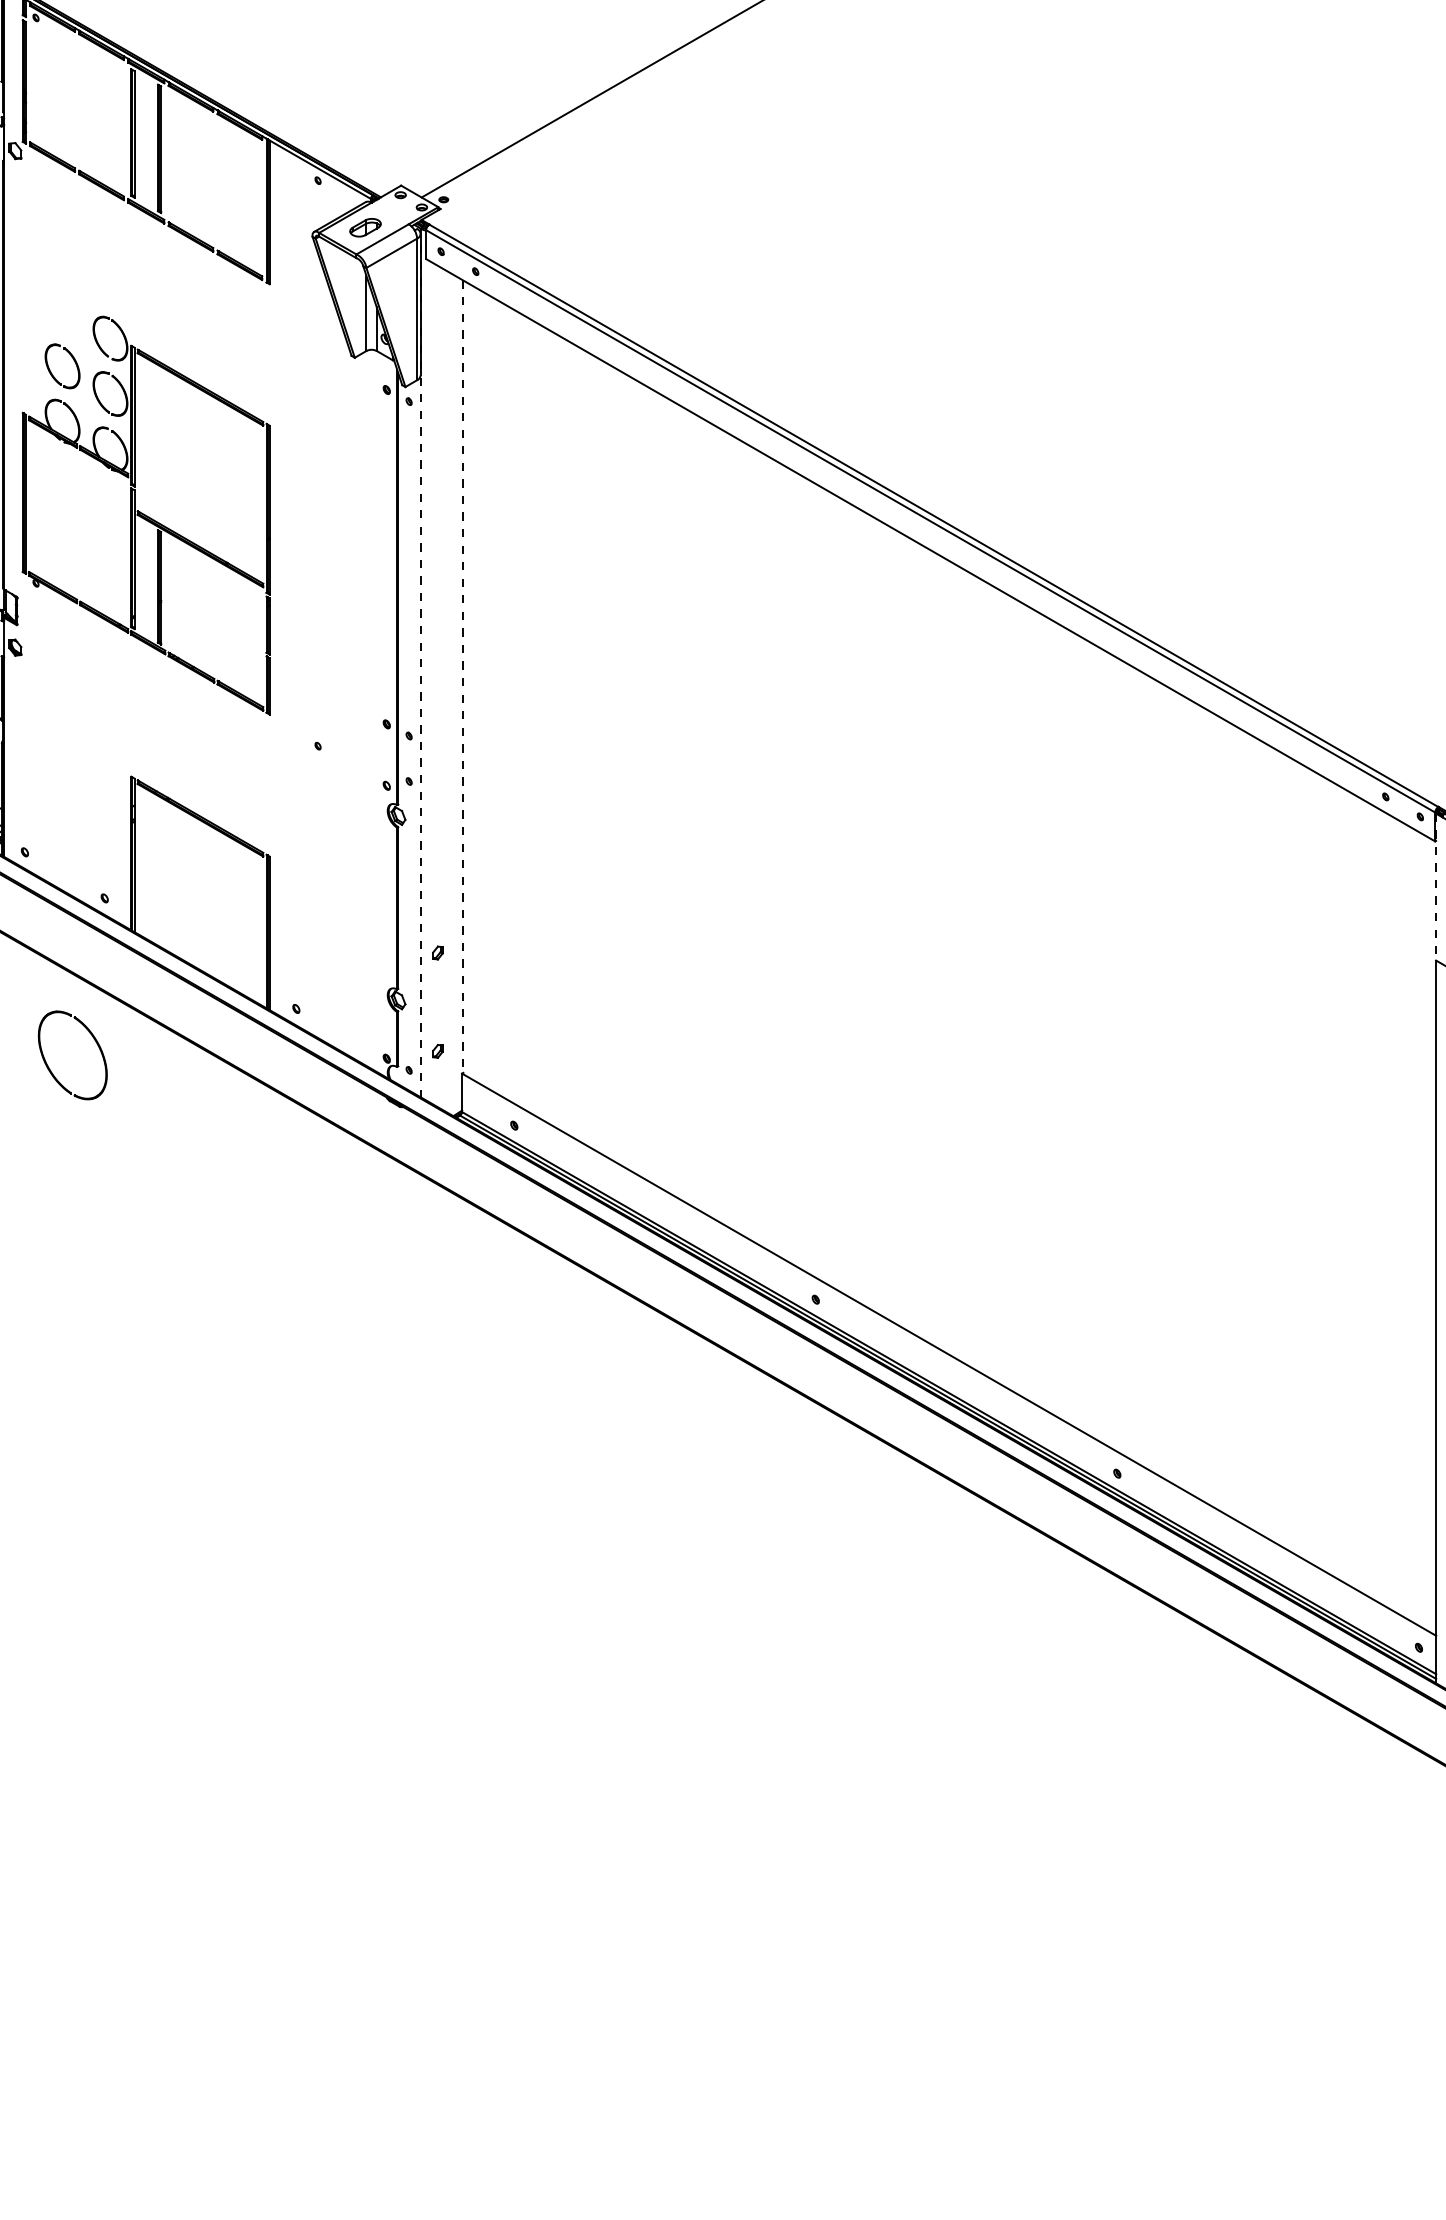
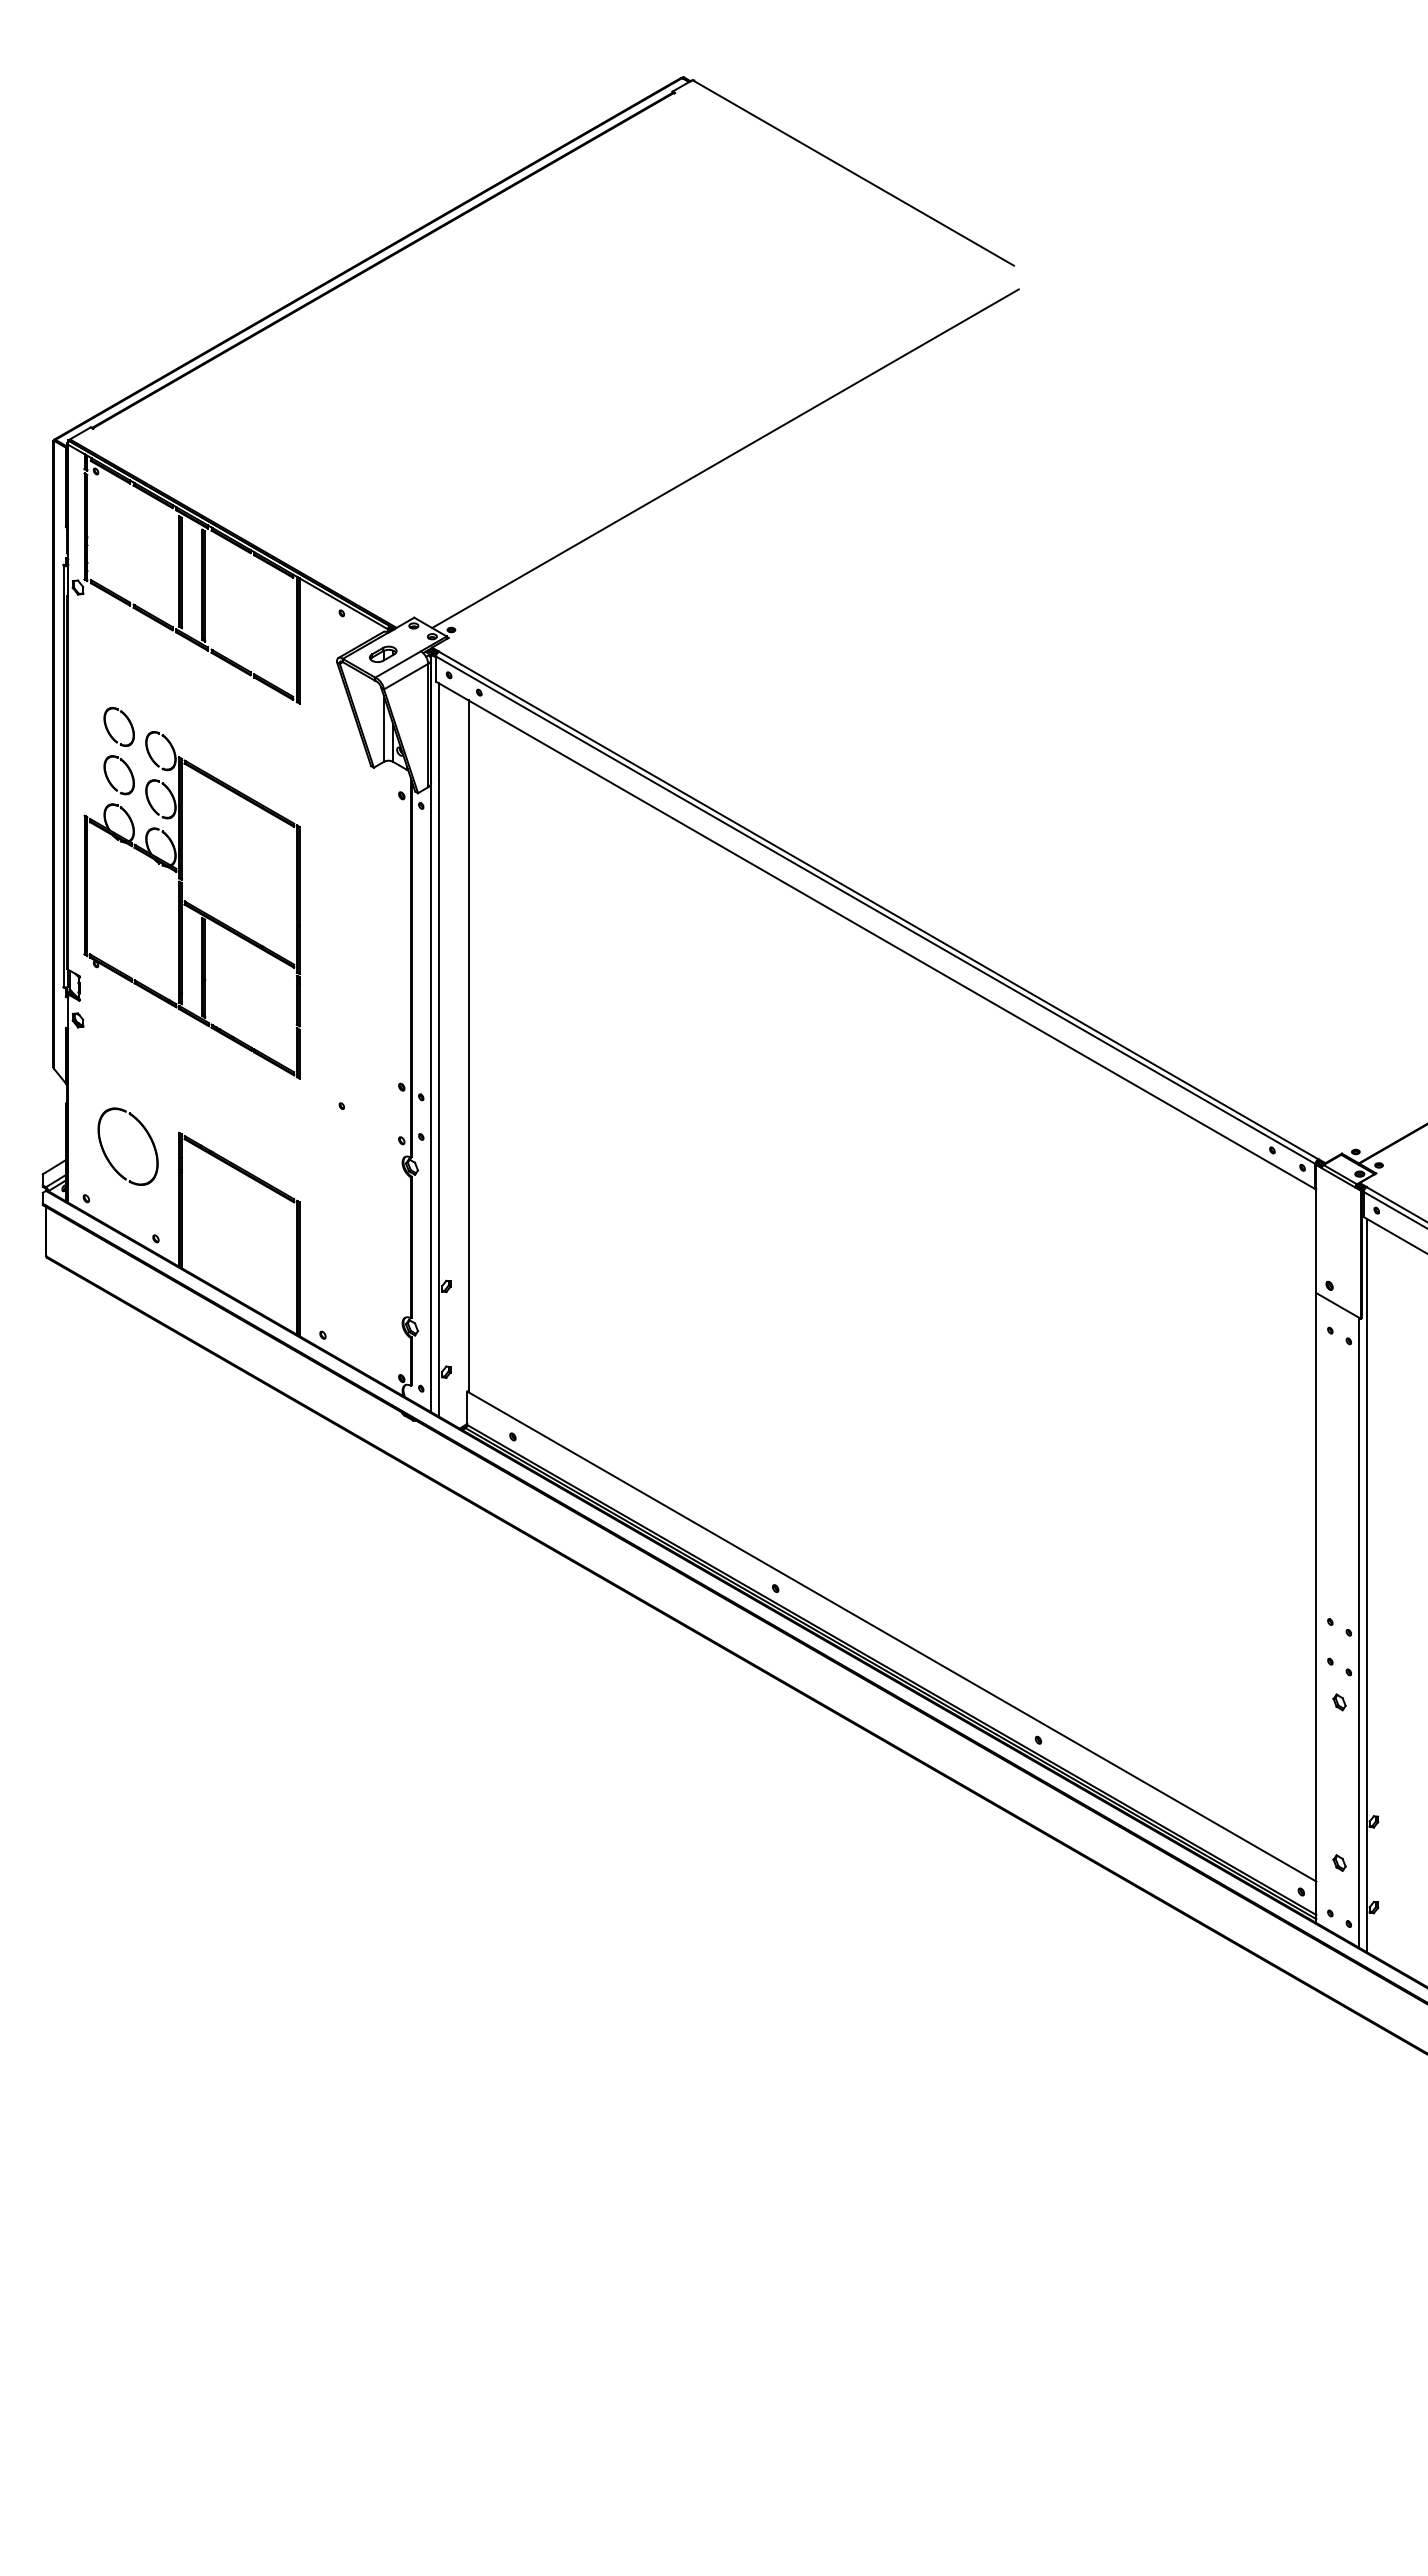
part: (51, 316) -> (109, 731), added
line: (420, 662) -> (431, 1033), dashed -> solid
line: (463, 677) -> (468, 1046), dashed -> solid
line: (428, 681) -> (438, 1049), added
line: (1436, 887) -> (1316, 1229), dashed -> solid
part: (51, 1070) -> (109, 1159), moved

